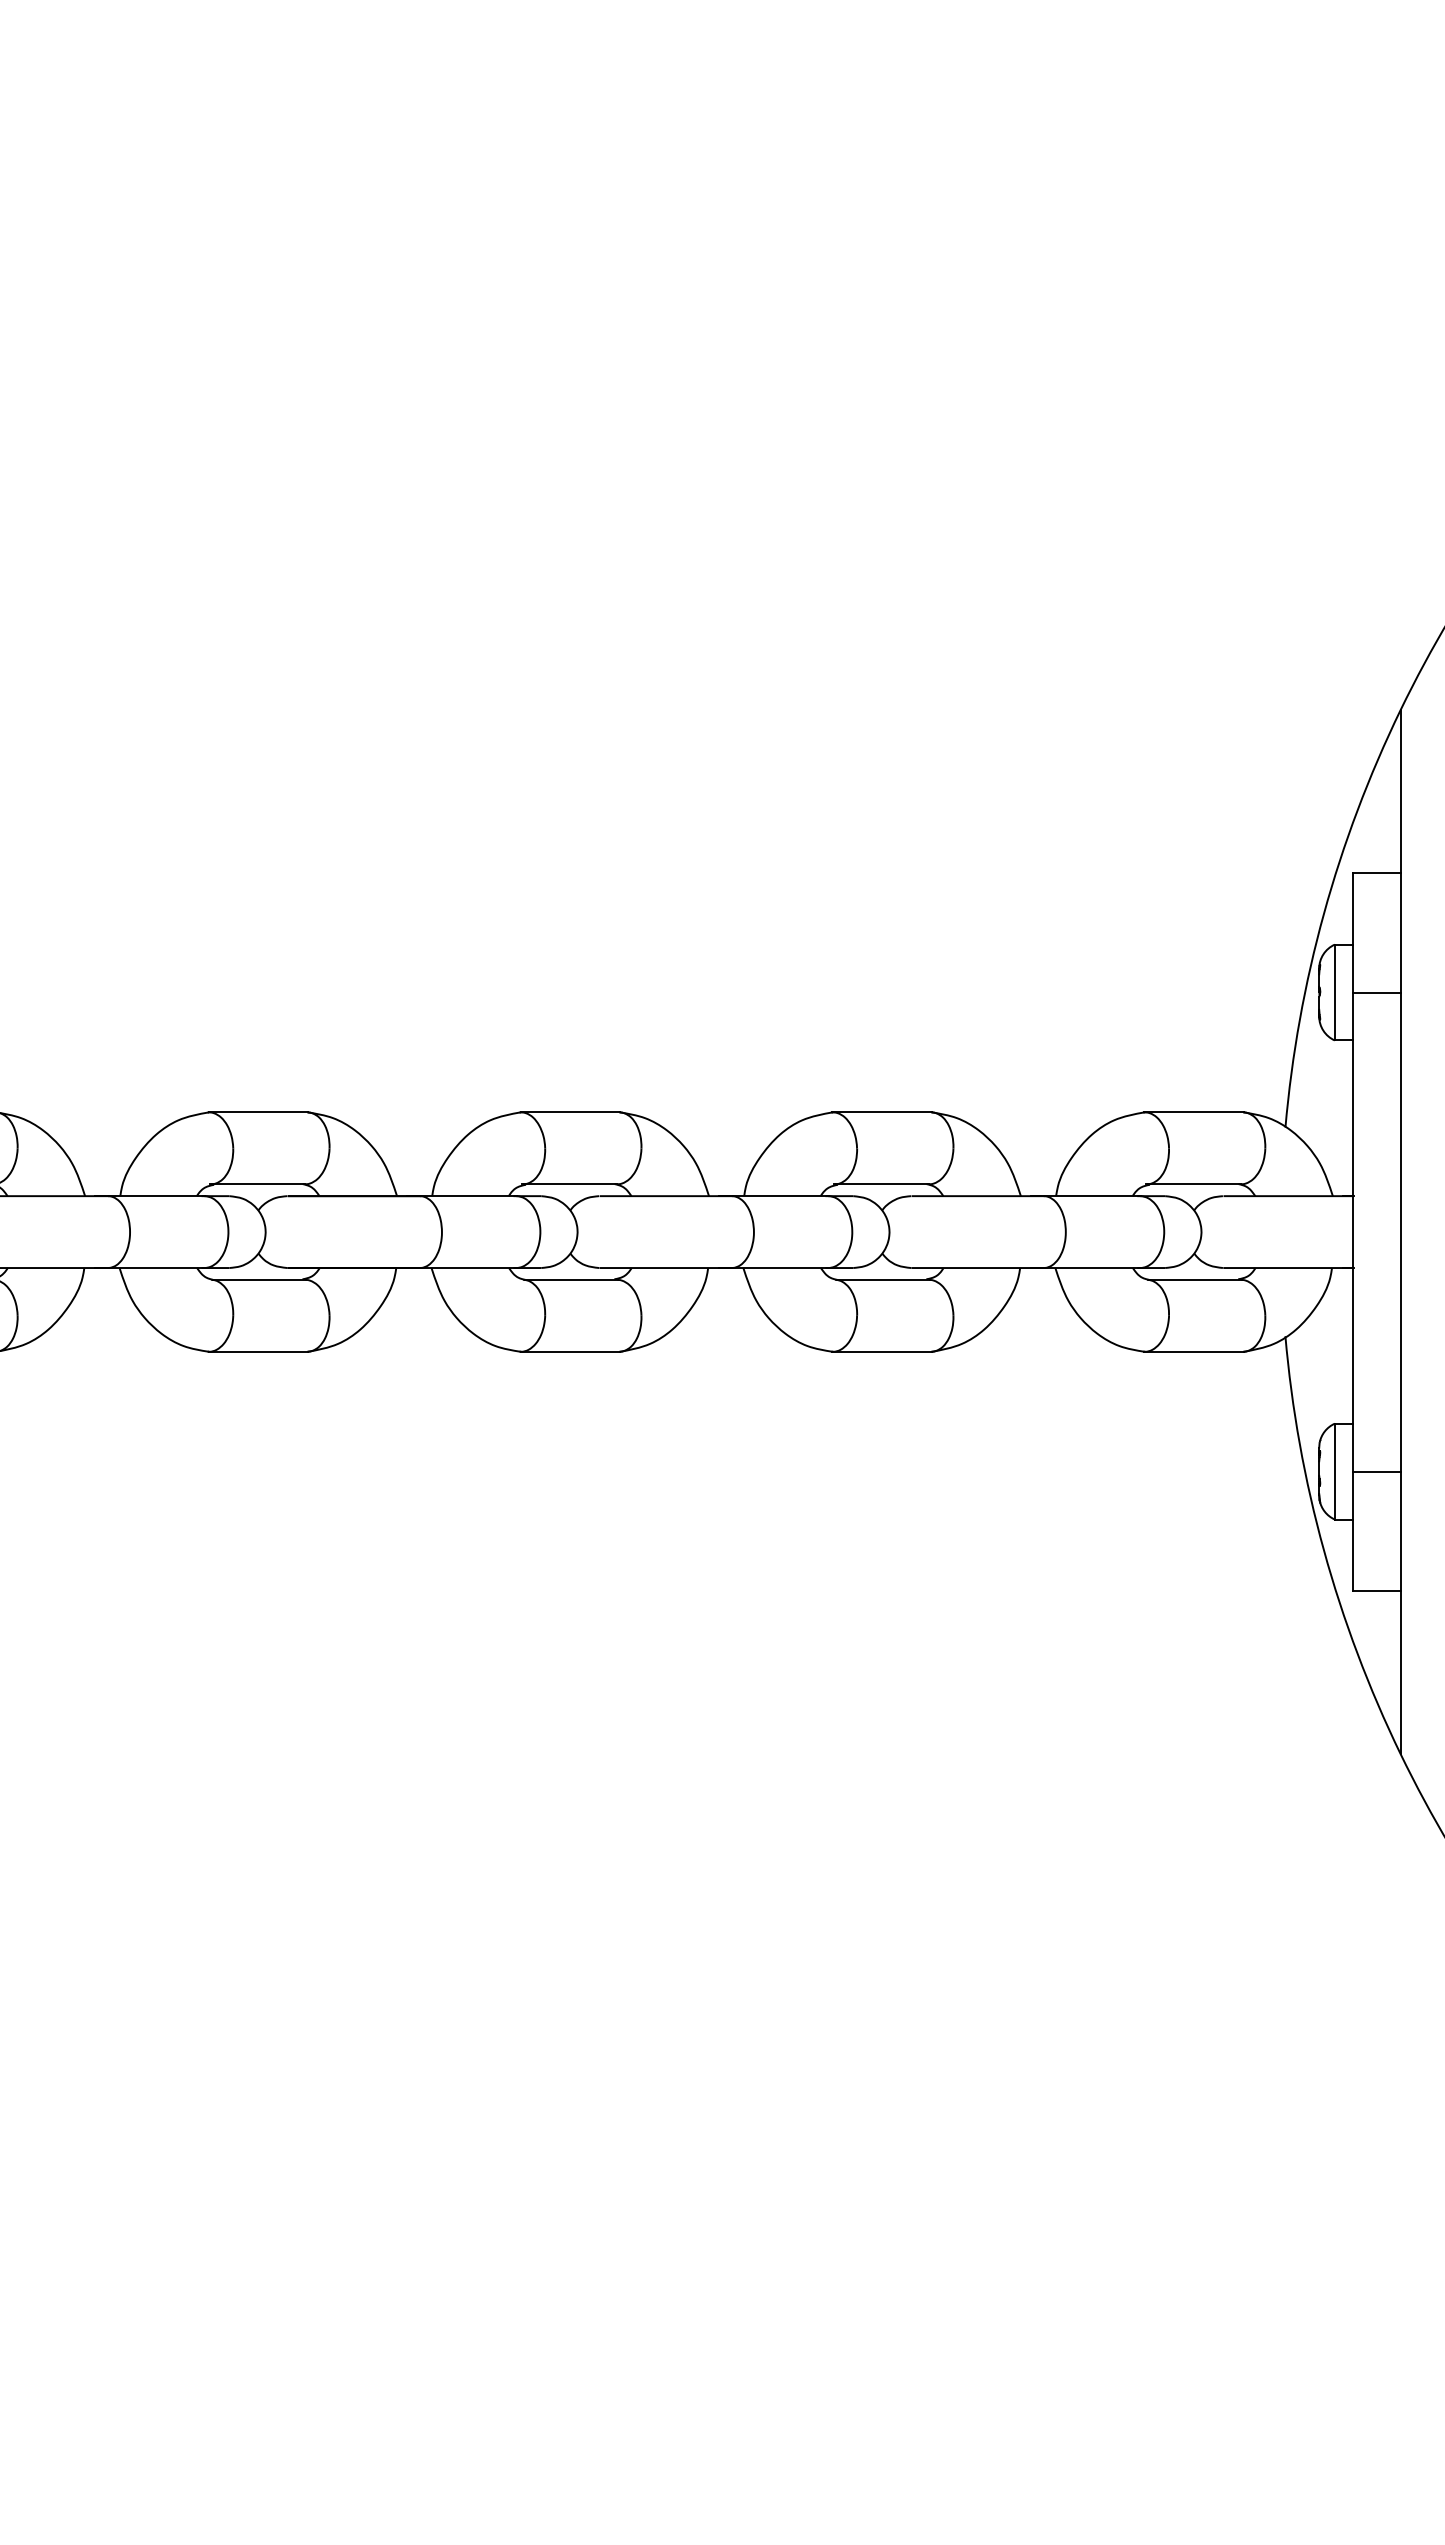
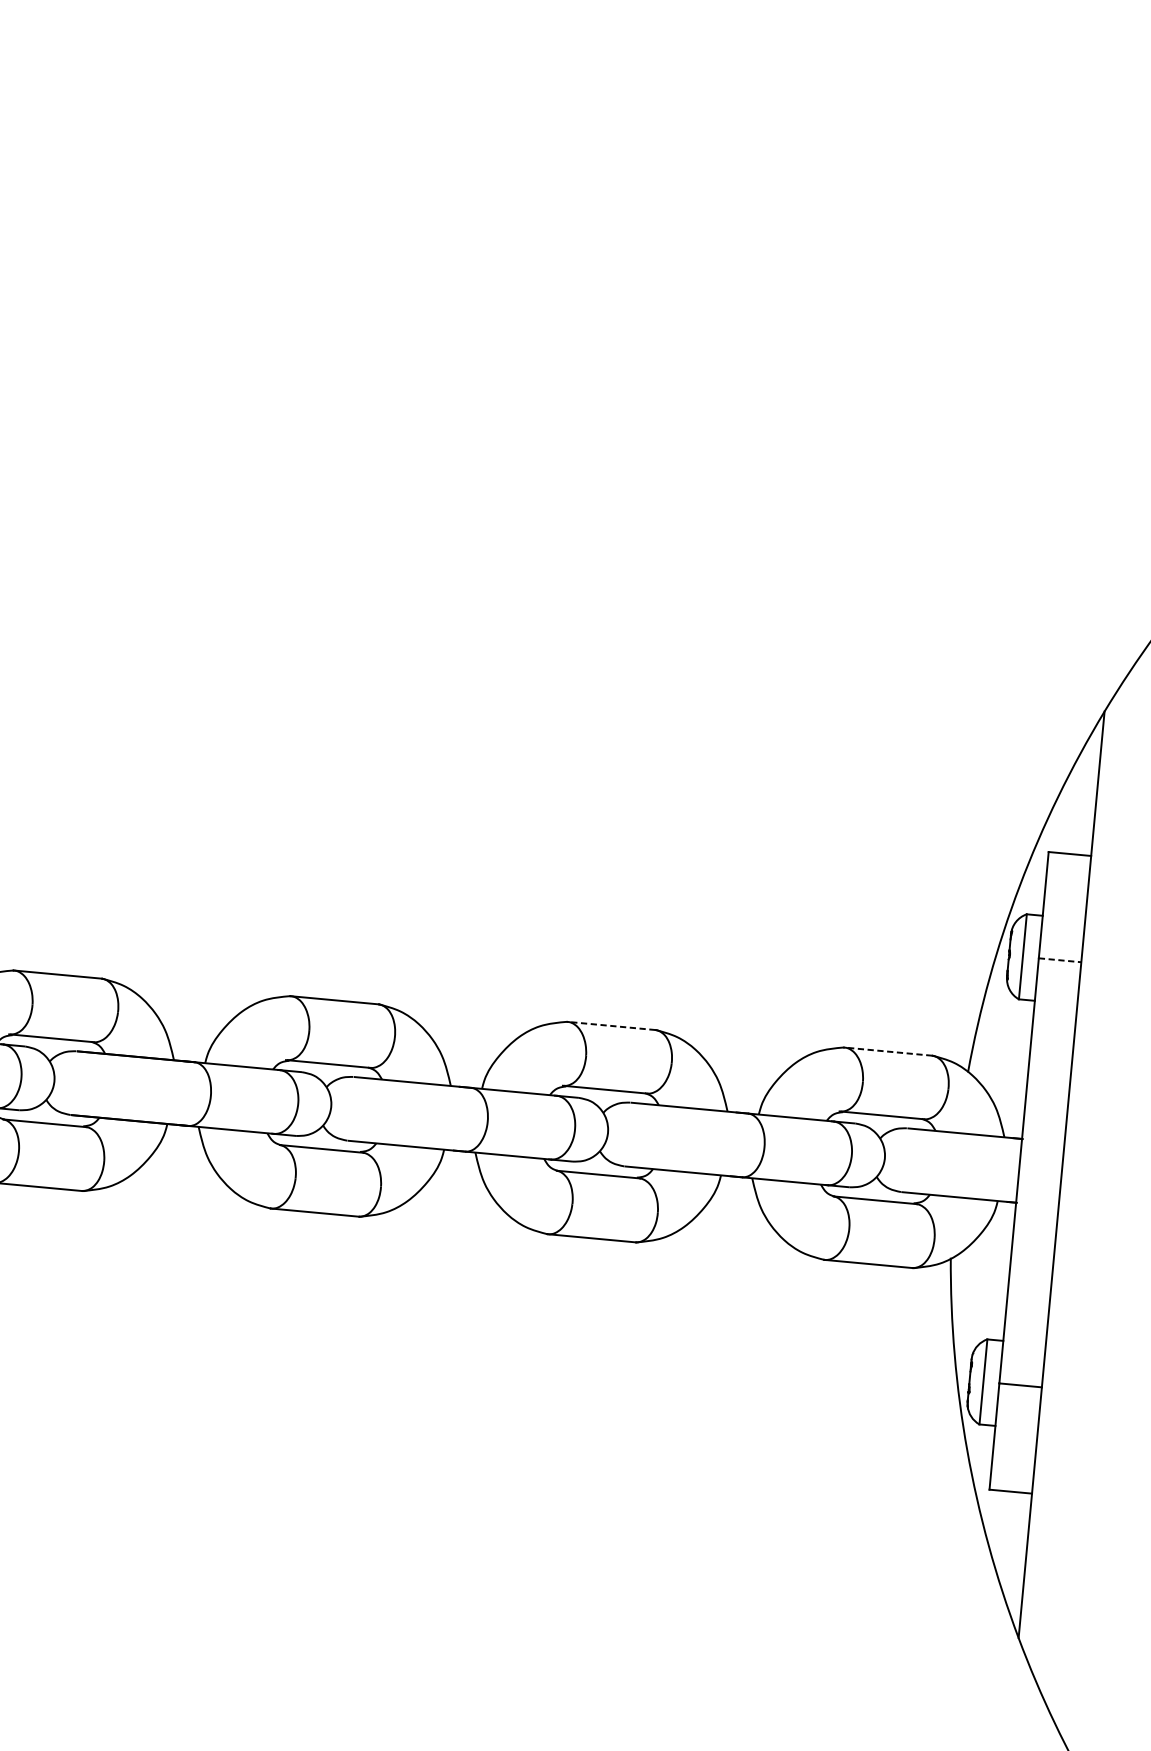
line: (1376, 992) -> (1059, 960), solid -> dashed
line: (882, 1112) -> (611, 1026), solid -> dashed
line: (1194, 1112) -> (888, 1051), solid -> dashed

